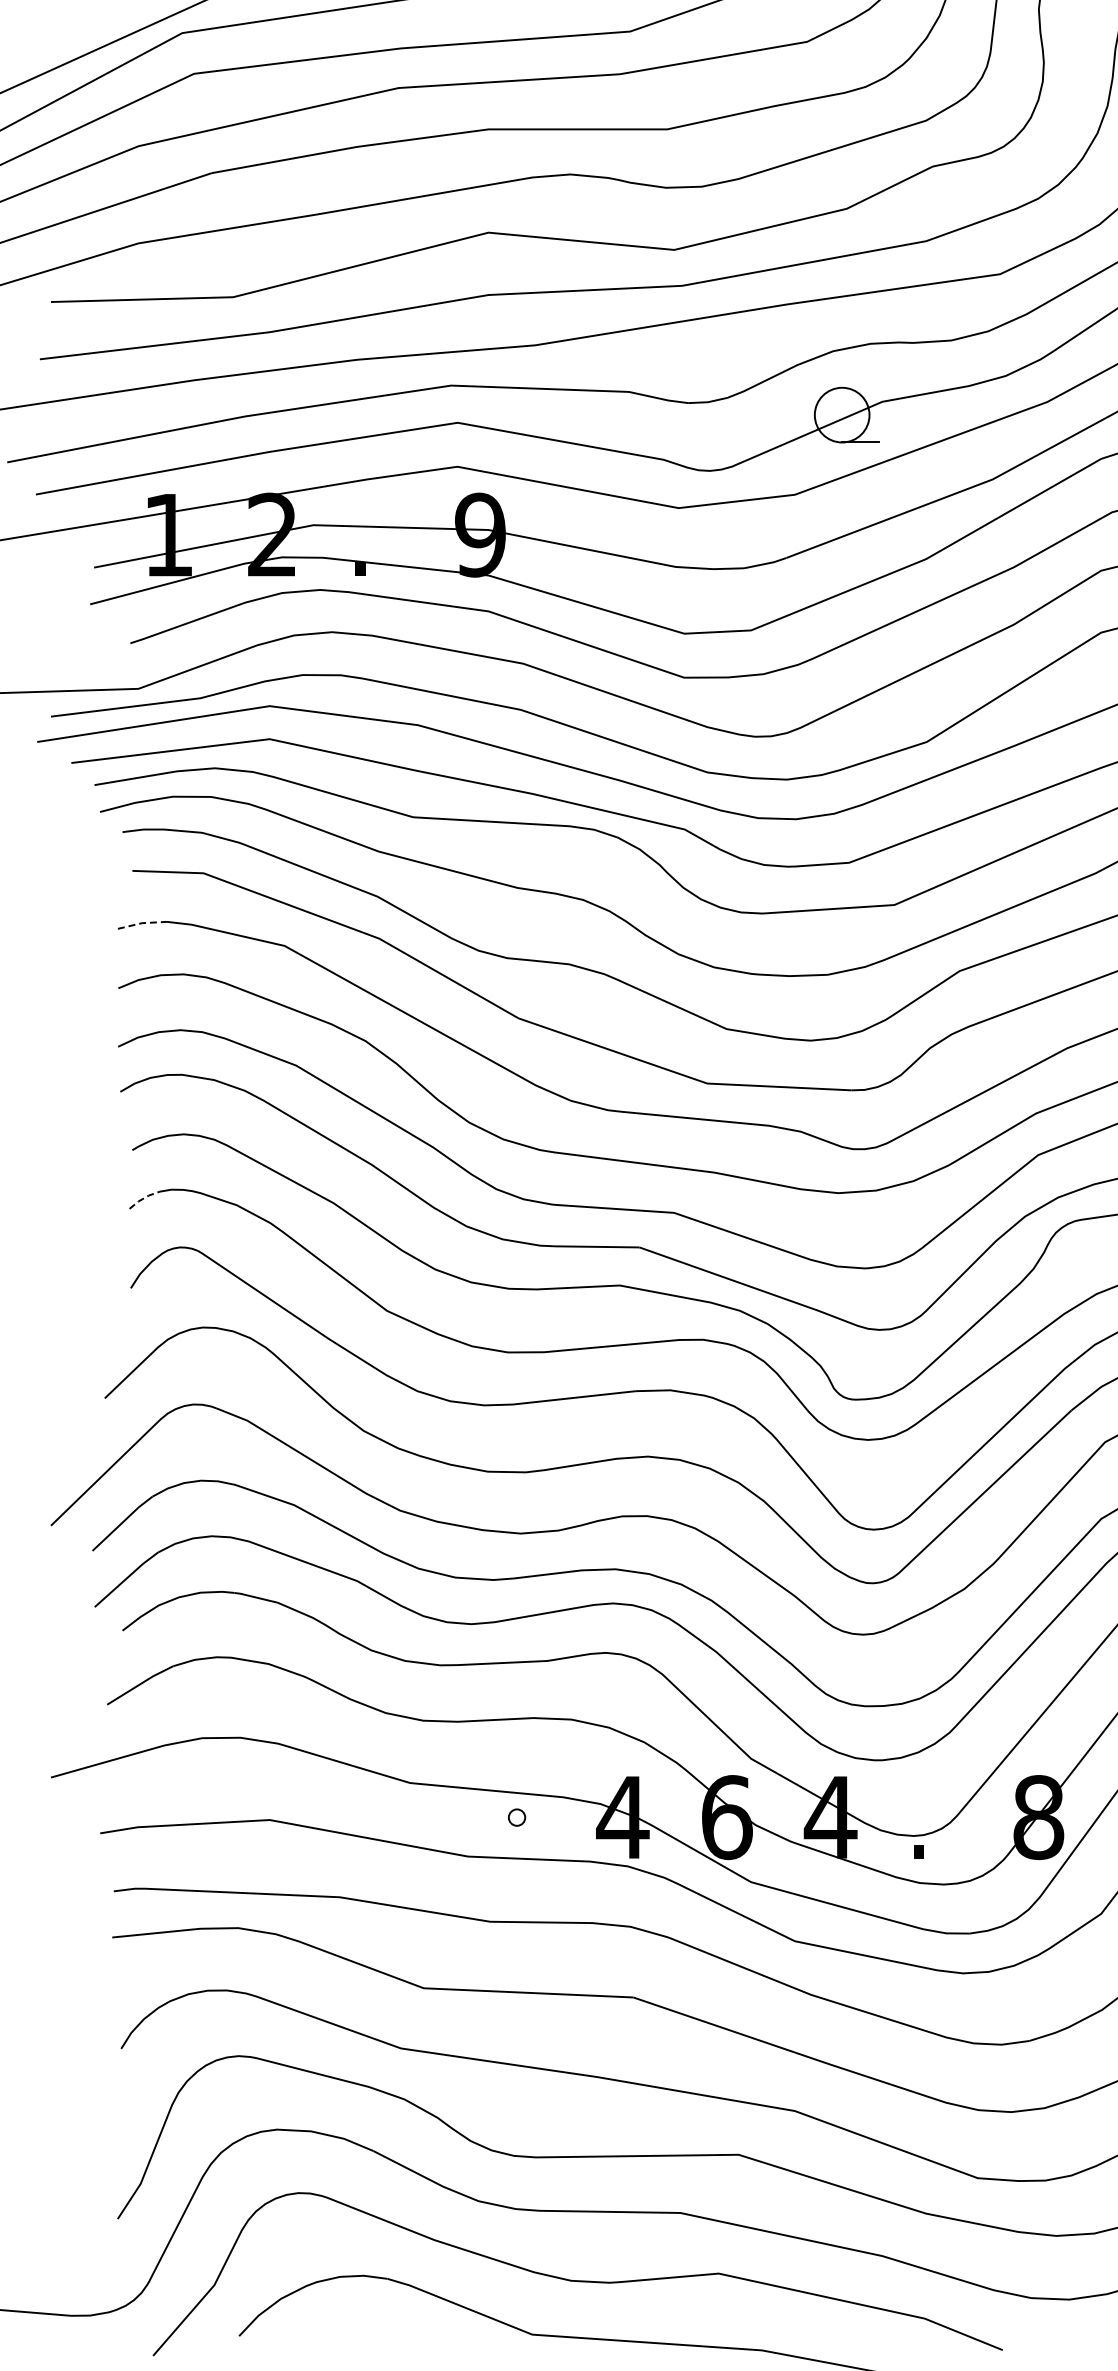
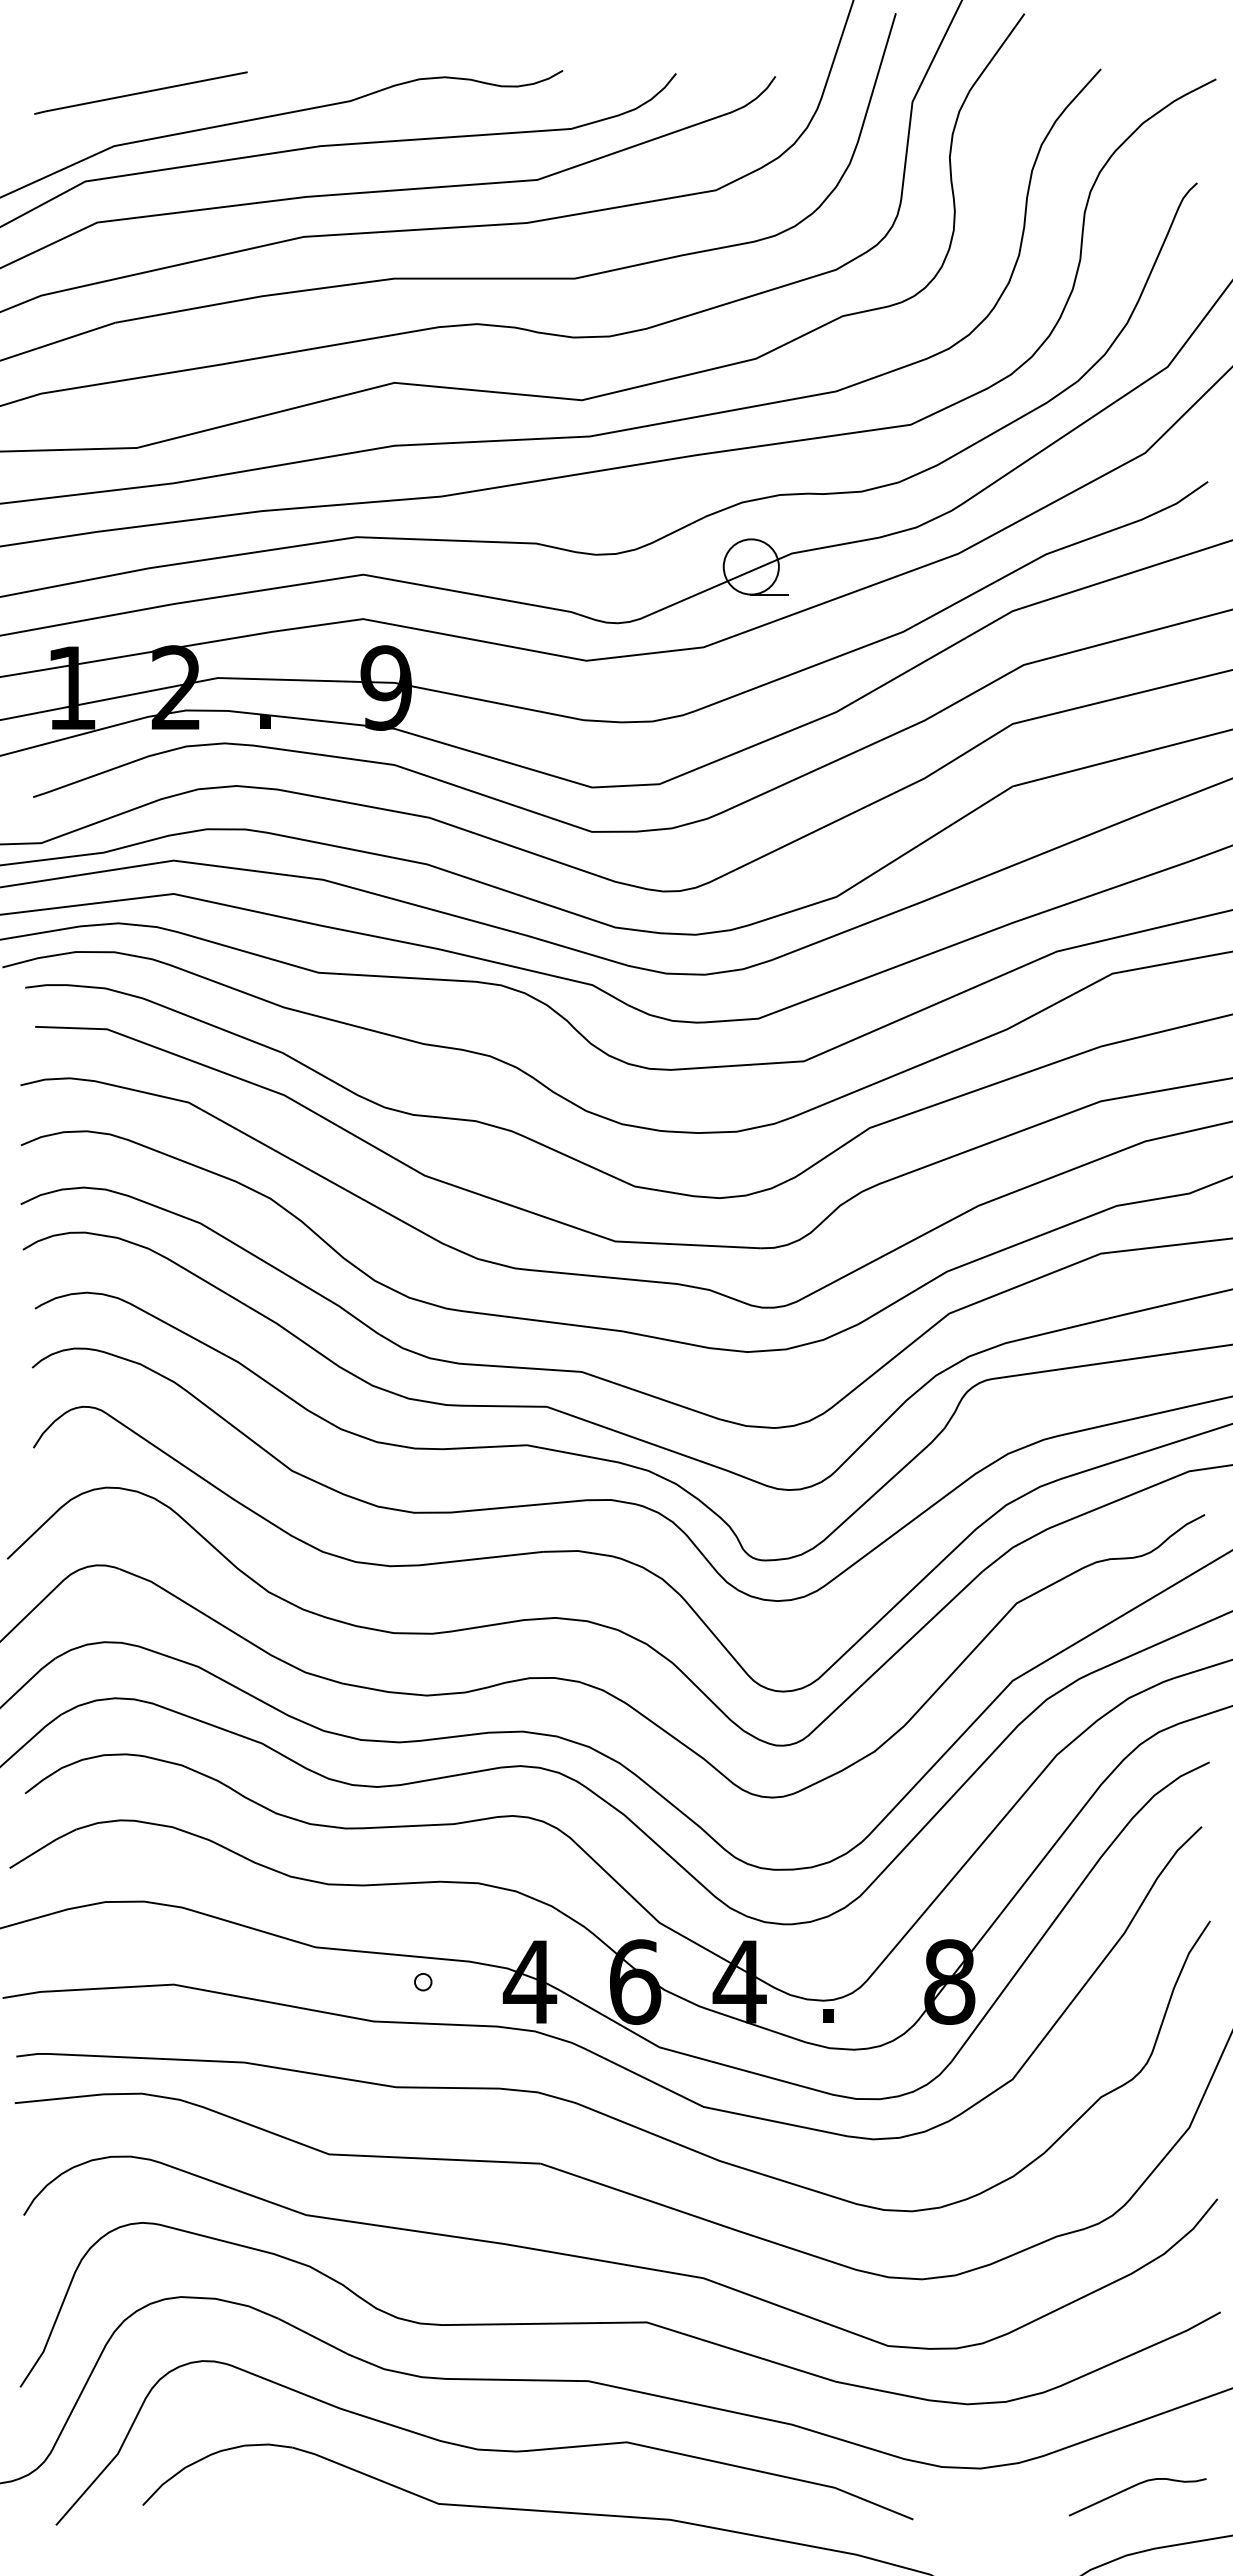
line: (141, 923) -> (44, 1079), dashed -> solid
line: (143, 1198) -> (46, 1357), dashed -> solid

